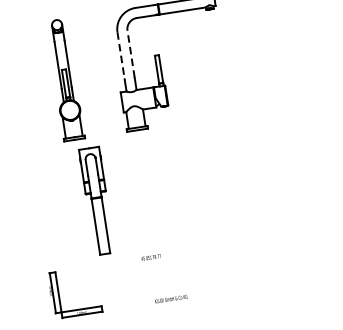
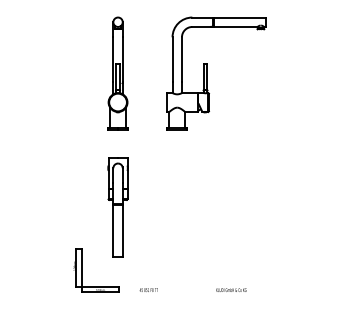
line: (130, 53) -> (181, 58), dashed -> solid
line: (121, 55) -> (172, 59), dashed -> solid
part: (96, 201) -> (117, 207), moved
text: (150, 256) -> (148, 289), moved
text: (171, 298) -> (231, 289), moved

